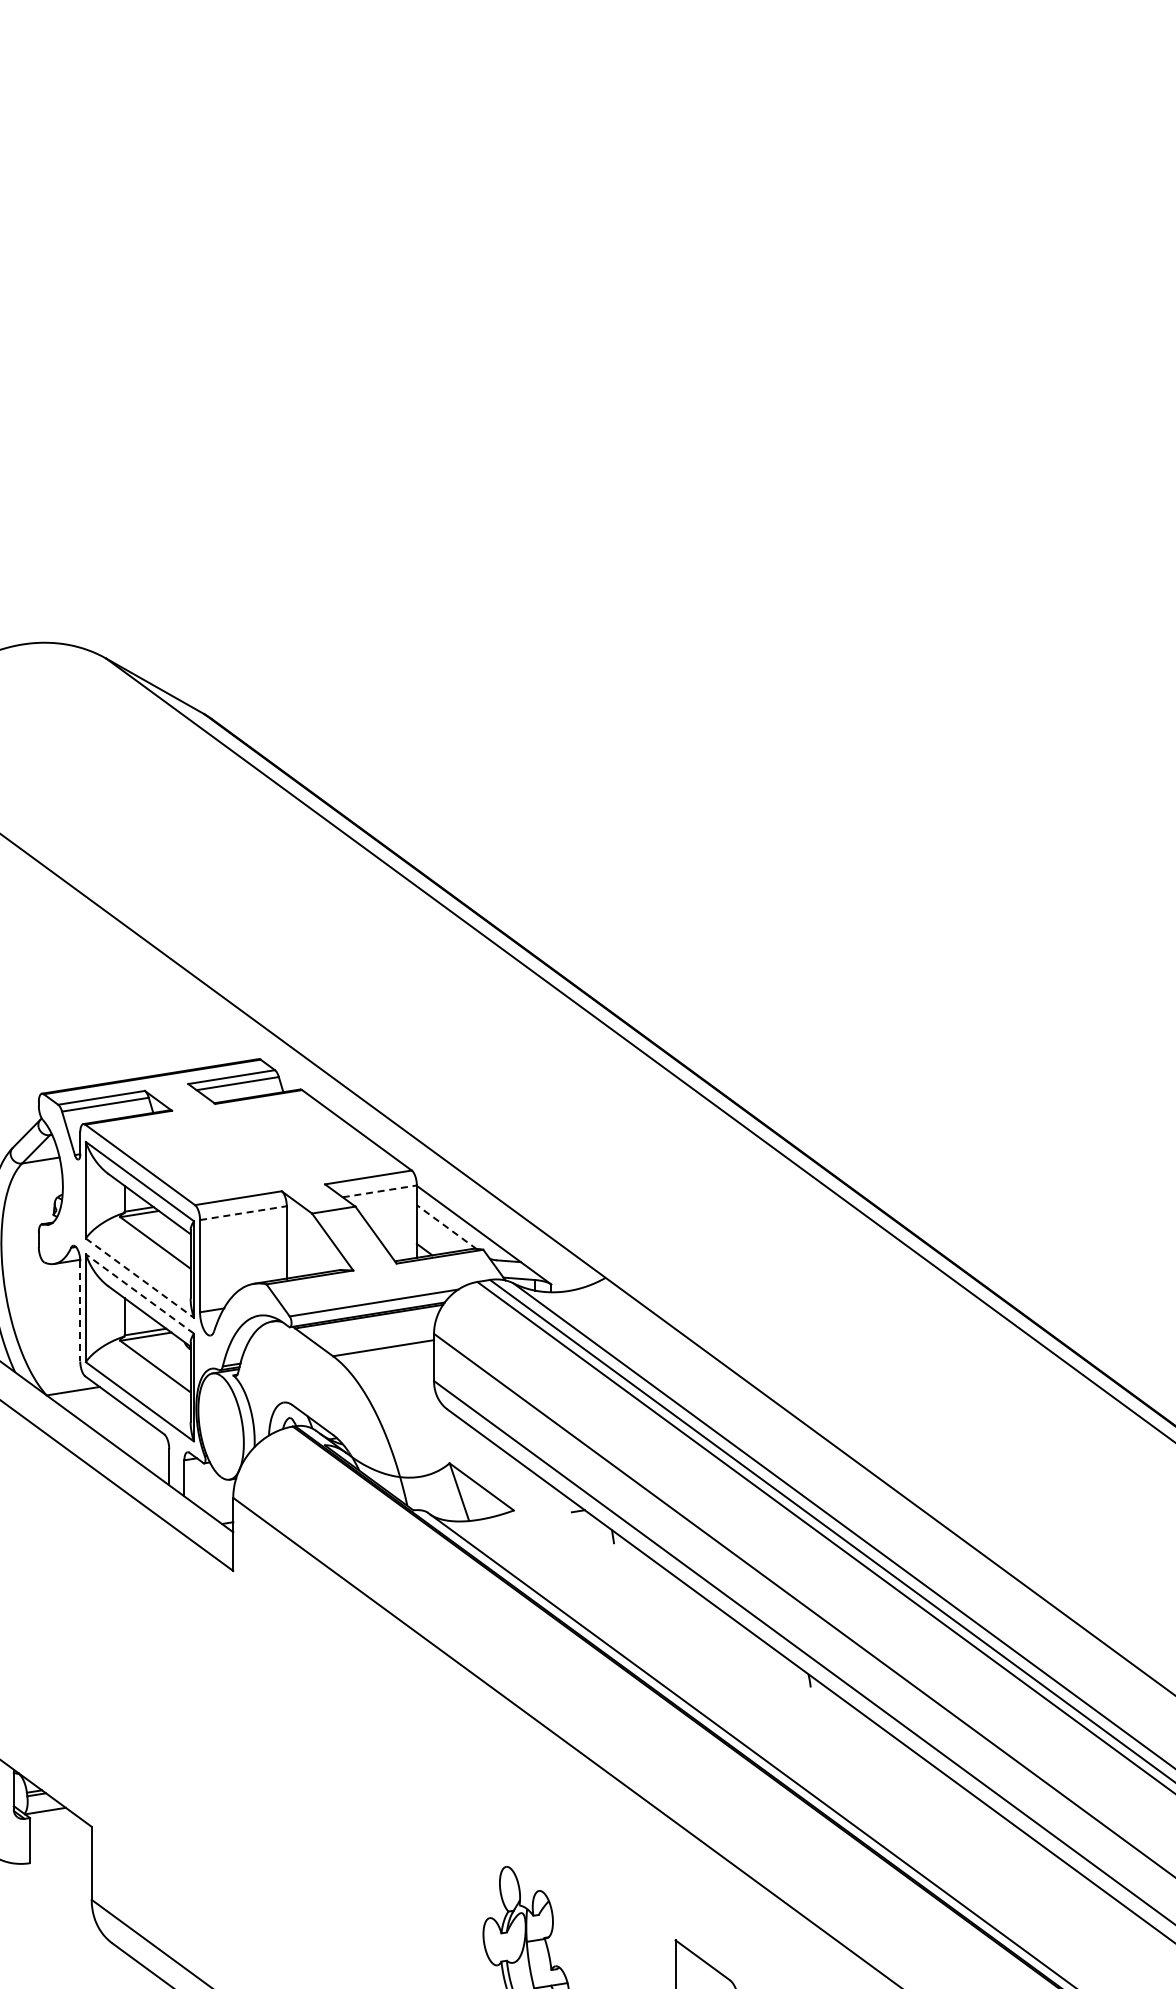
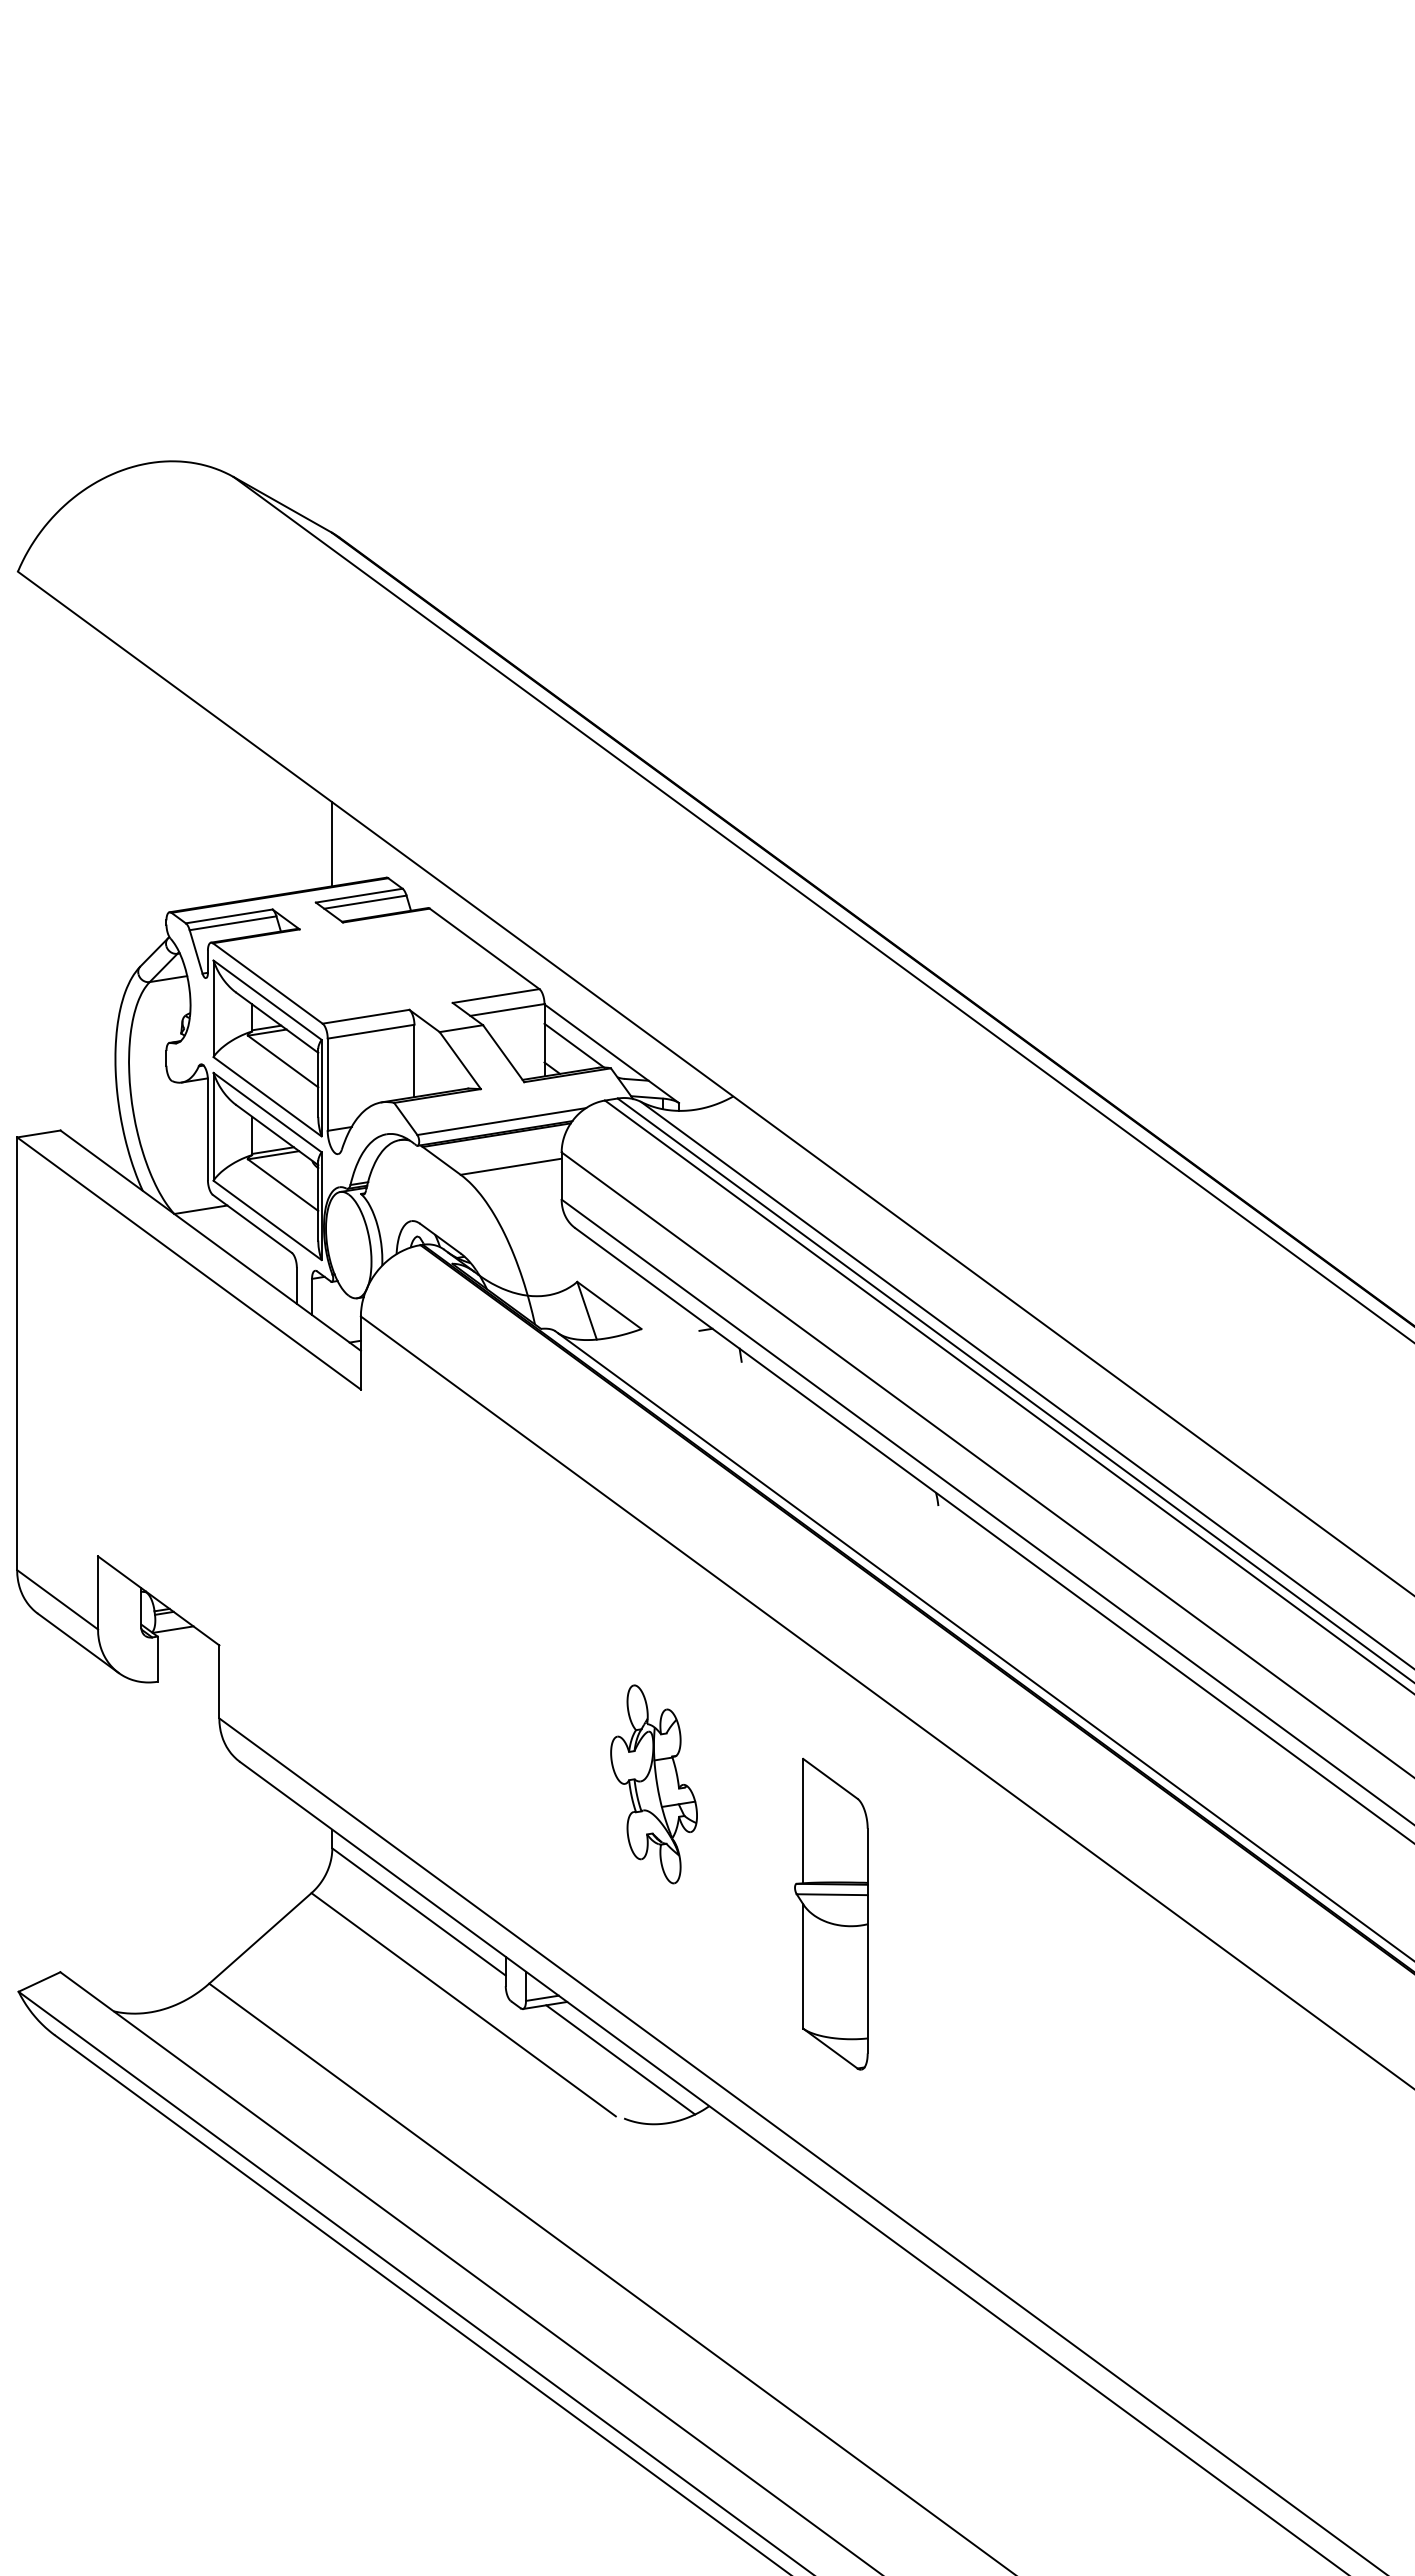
line: (204, 1025) -> (332, 844), added
line: (379, 1190) -> (507, 1009), dashed -> solid
line: (243, 1212) -> (371, 1031), dashed -> solid
line: (446, 1226) -> (574, 1045), dashed -> solid
line: (139, 1278) -> (267, 1097), dashed -> solid
line: (139, 1293) -> (267, 1112), dashed -> solid
line: (79, 1311) -> (207, 1130), dashed -> solid

